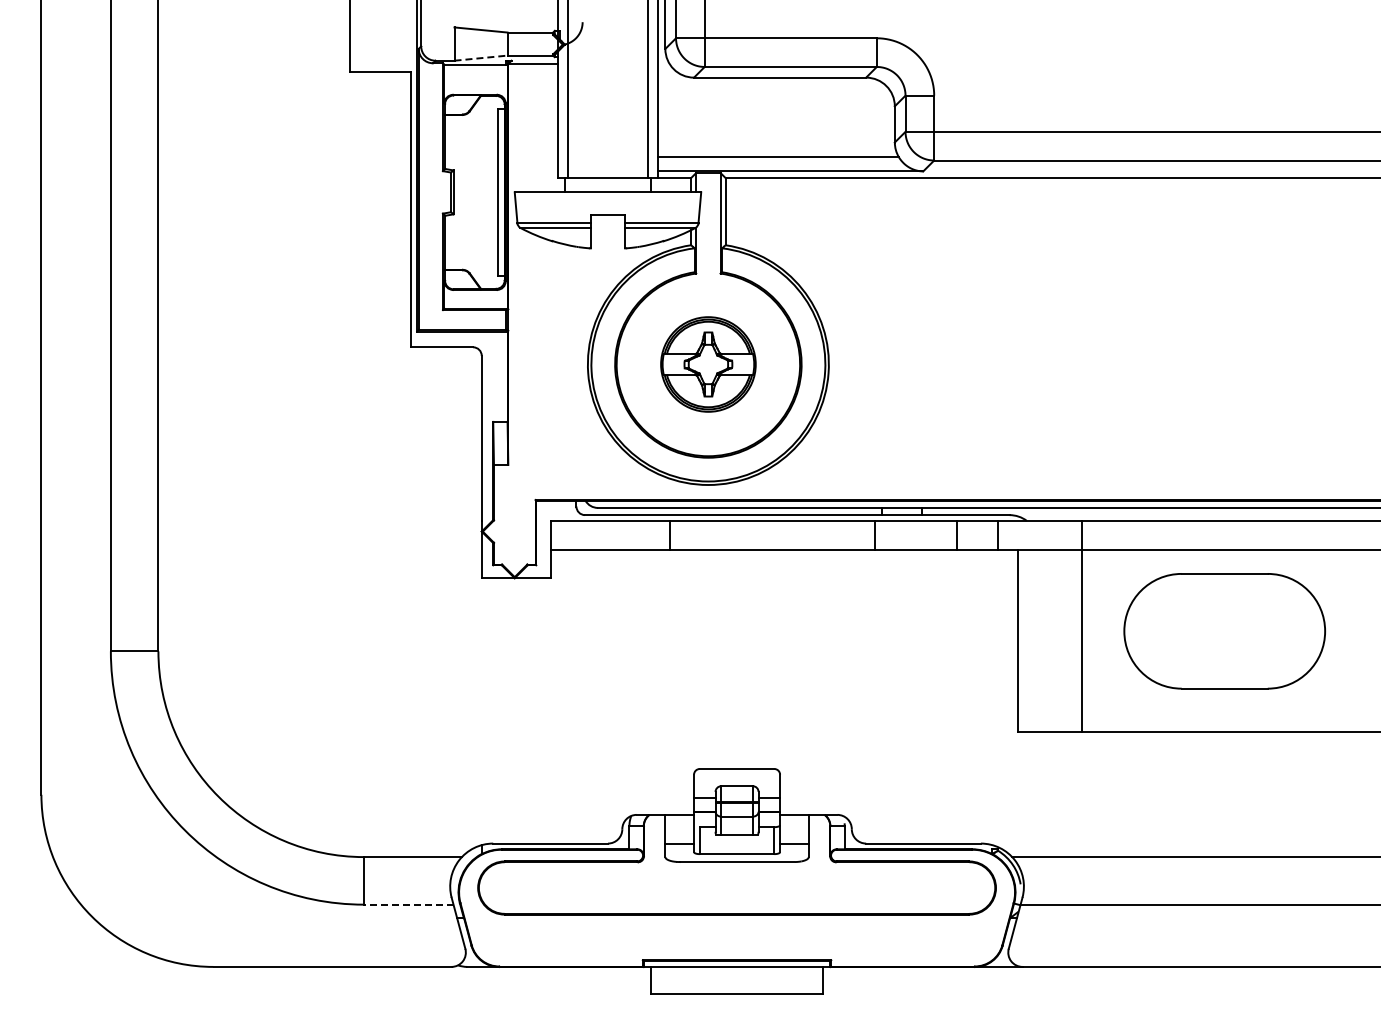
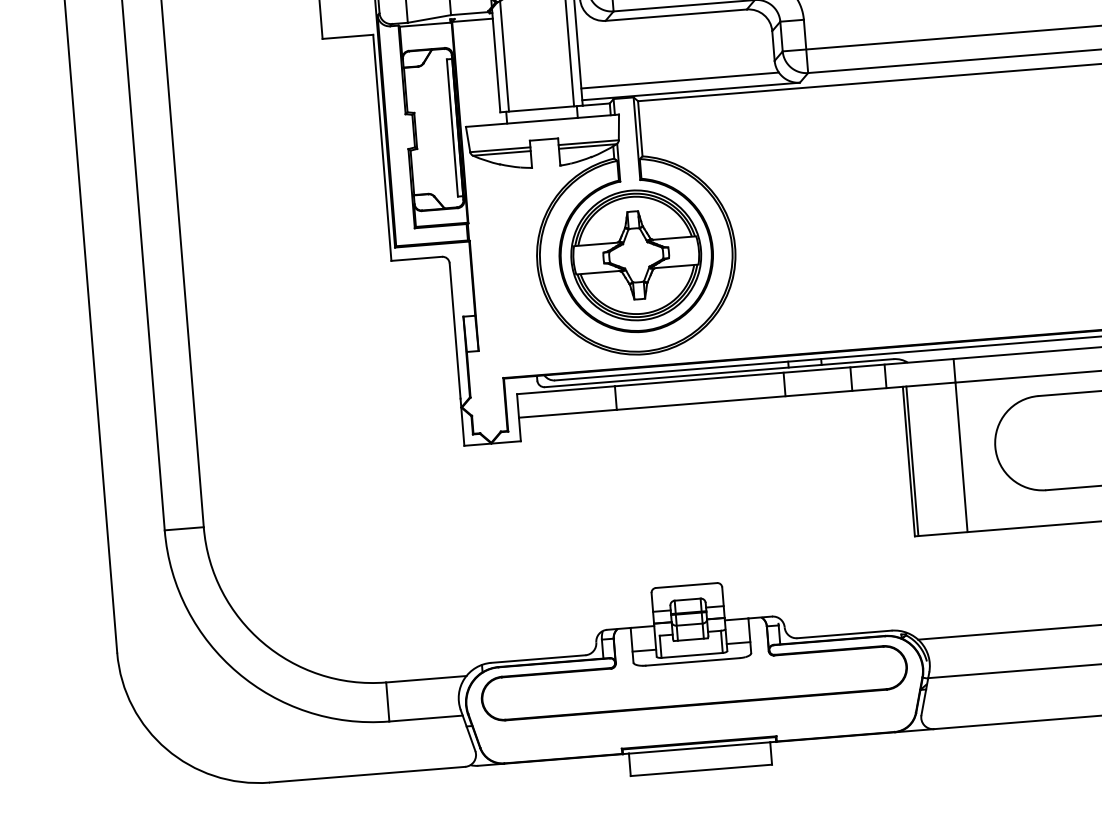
line: (481, 58) -> (429, 19), dashed -> solid
part: (708, 364) -> (636, 255), size x1.67
line: (1022, 640) -> (912, 461), added
line: (408, 904) -> (425, 718), dashed -> solid

